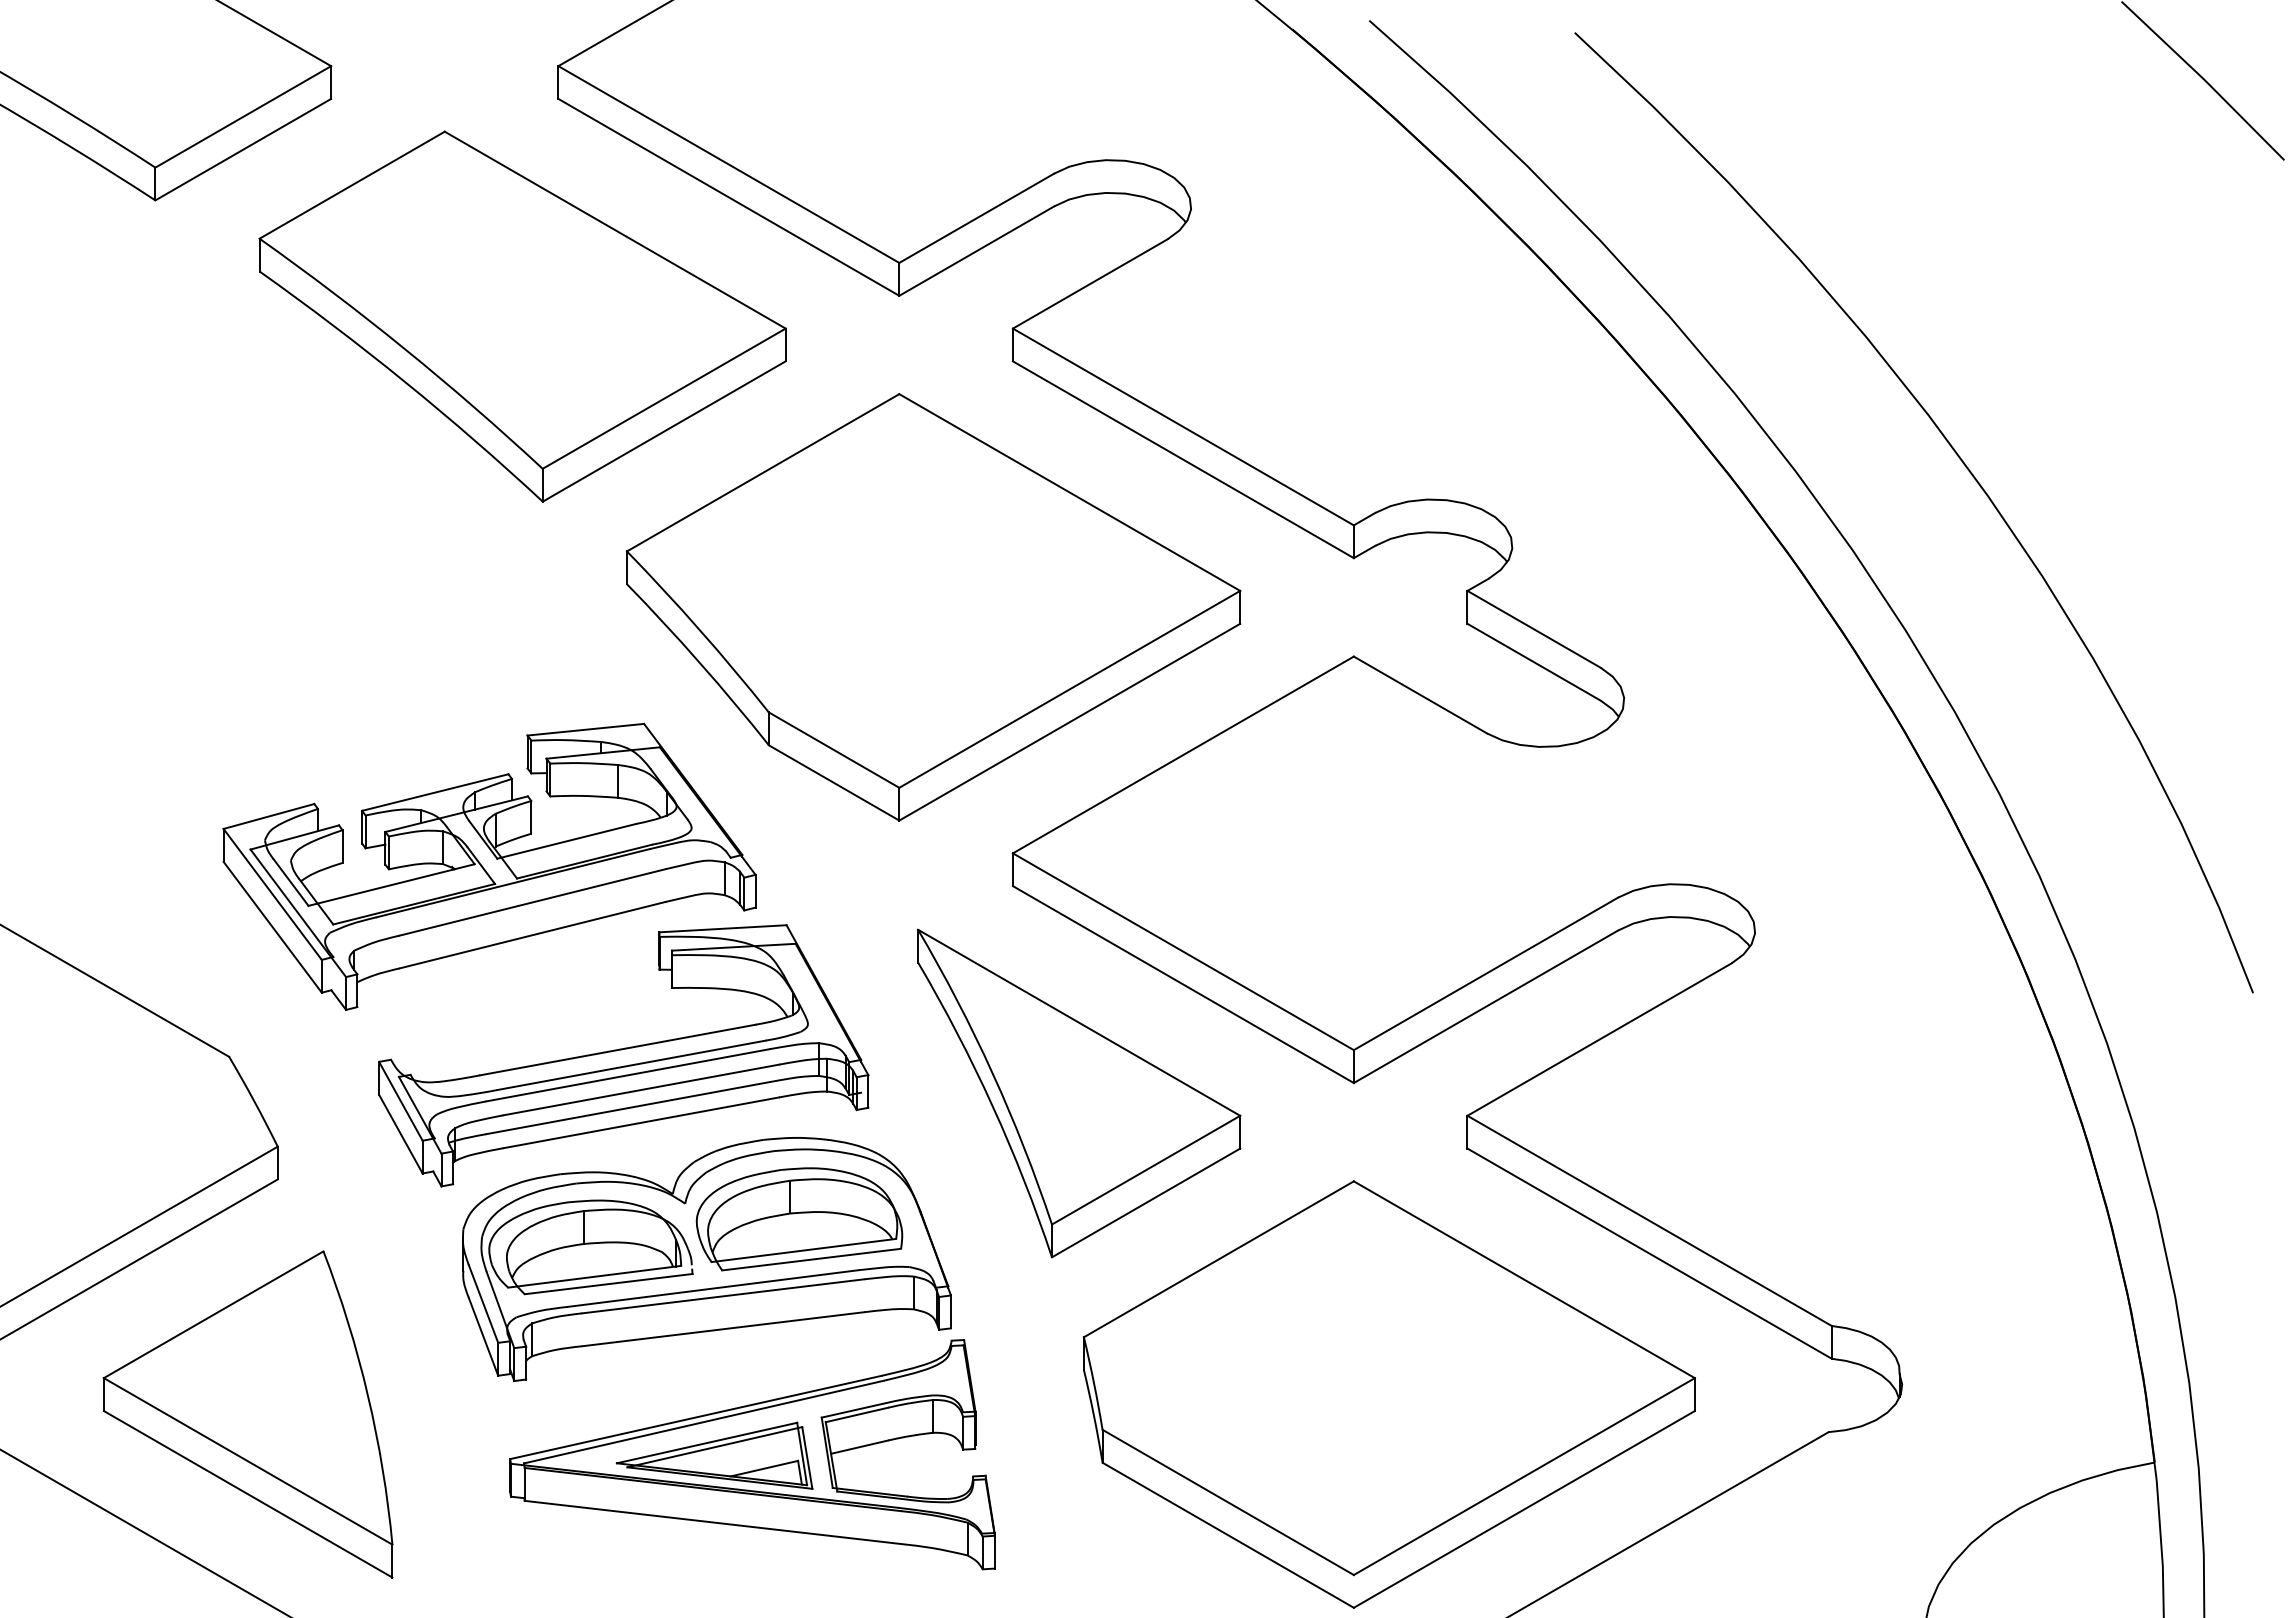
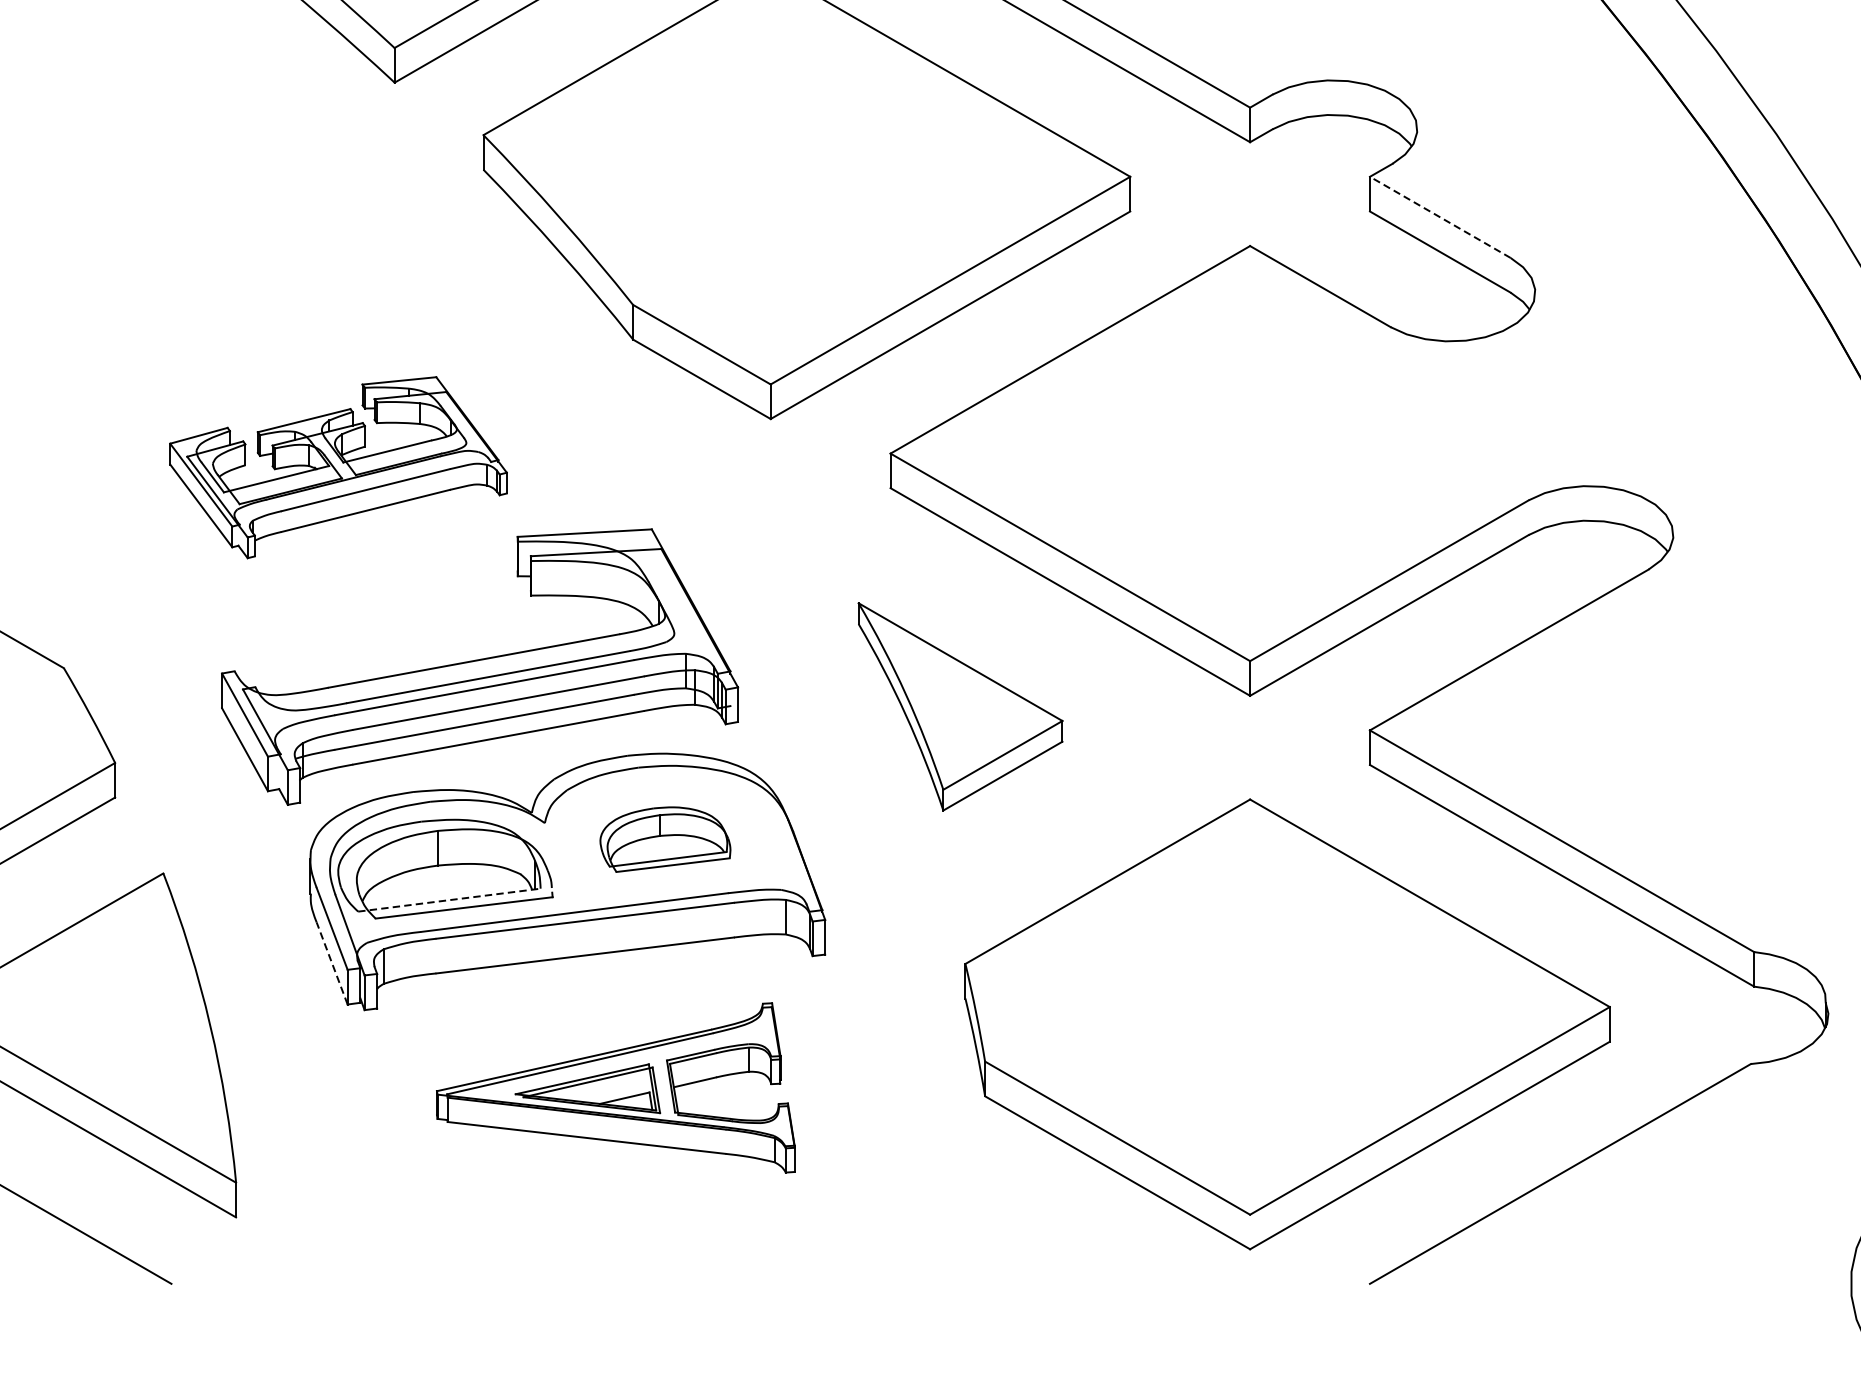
line: (1534, 629) -> (1440, 217), solid -> dashed
part: (489, 866) -> (338, 467), size x0.6
part: (1079, 1093) -> (960, 706), size x0.6
part: (799, 1219) -> (665, 839), size x0.6
line: (595, 1276) -> (450, 899), solid -> dashed
line: (483, 1336) -> (332, 963), solid -> dashed
part: (752, 1454) -> (615, 1087), size x0.7

